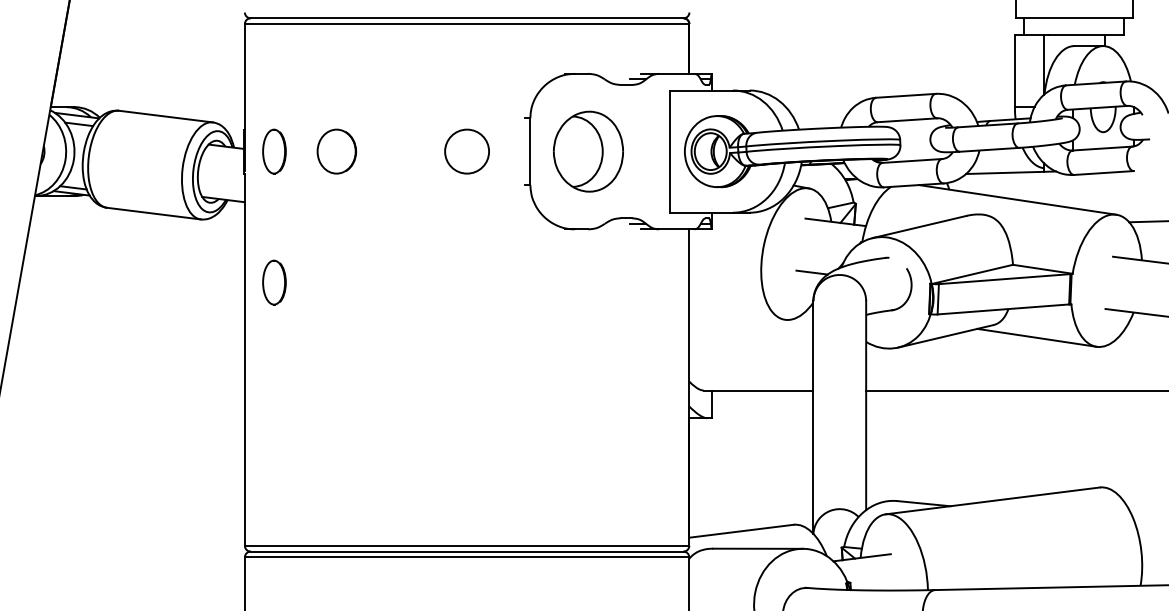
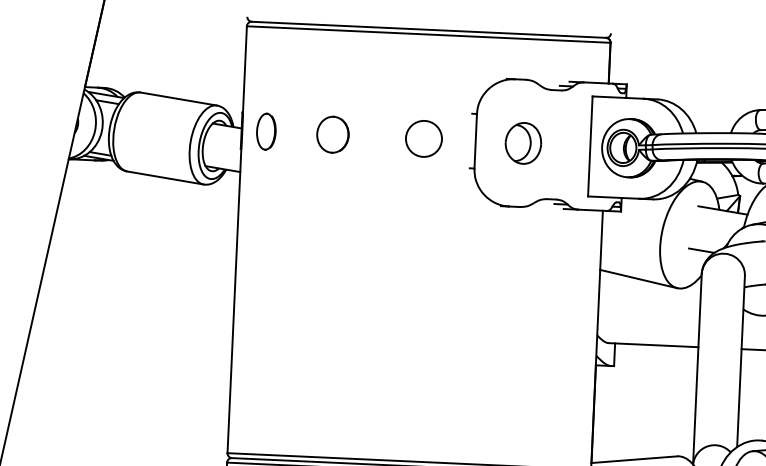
part: (336, 151) -> (332, 134), moved
part: (588, 151) -> (523, 143), size x0.62
part: (274, 282) -> (261, 238), removed
line: (736, 310) -> (638, 278), added

